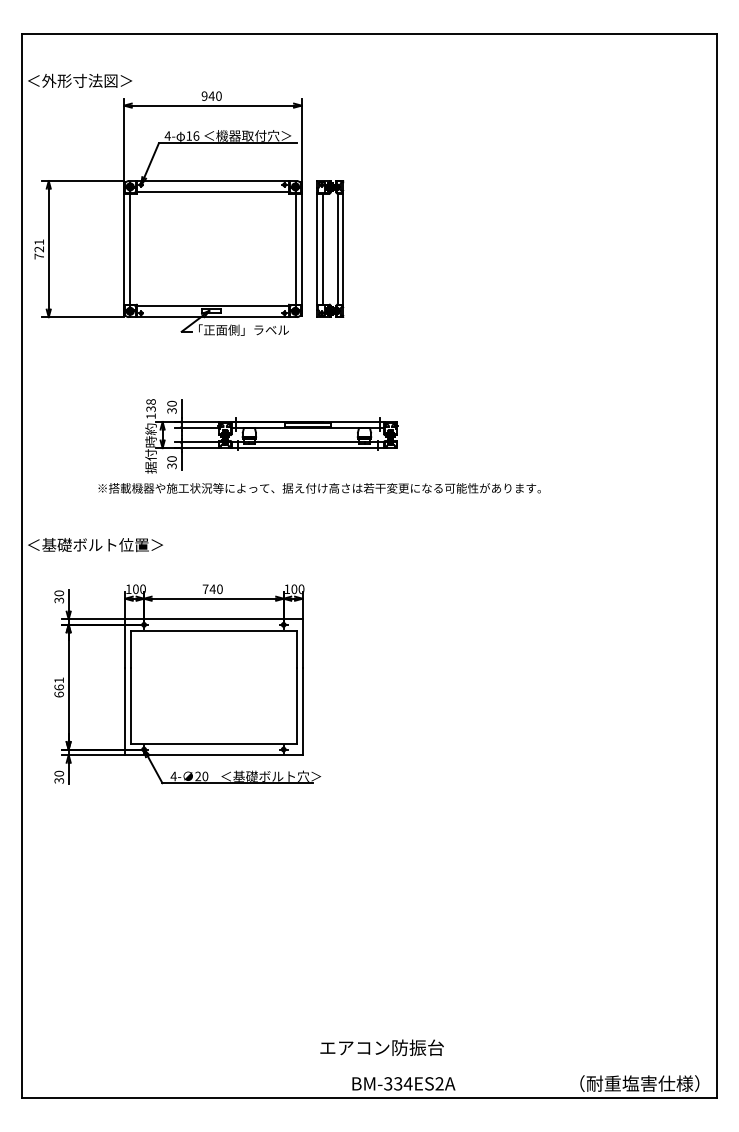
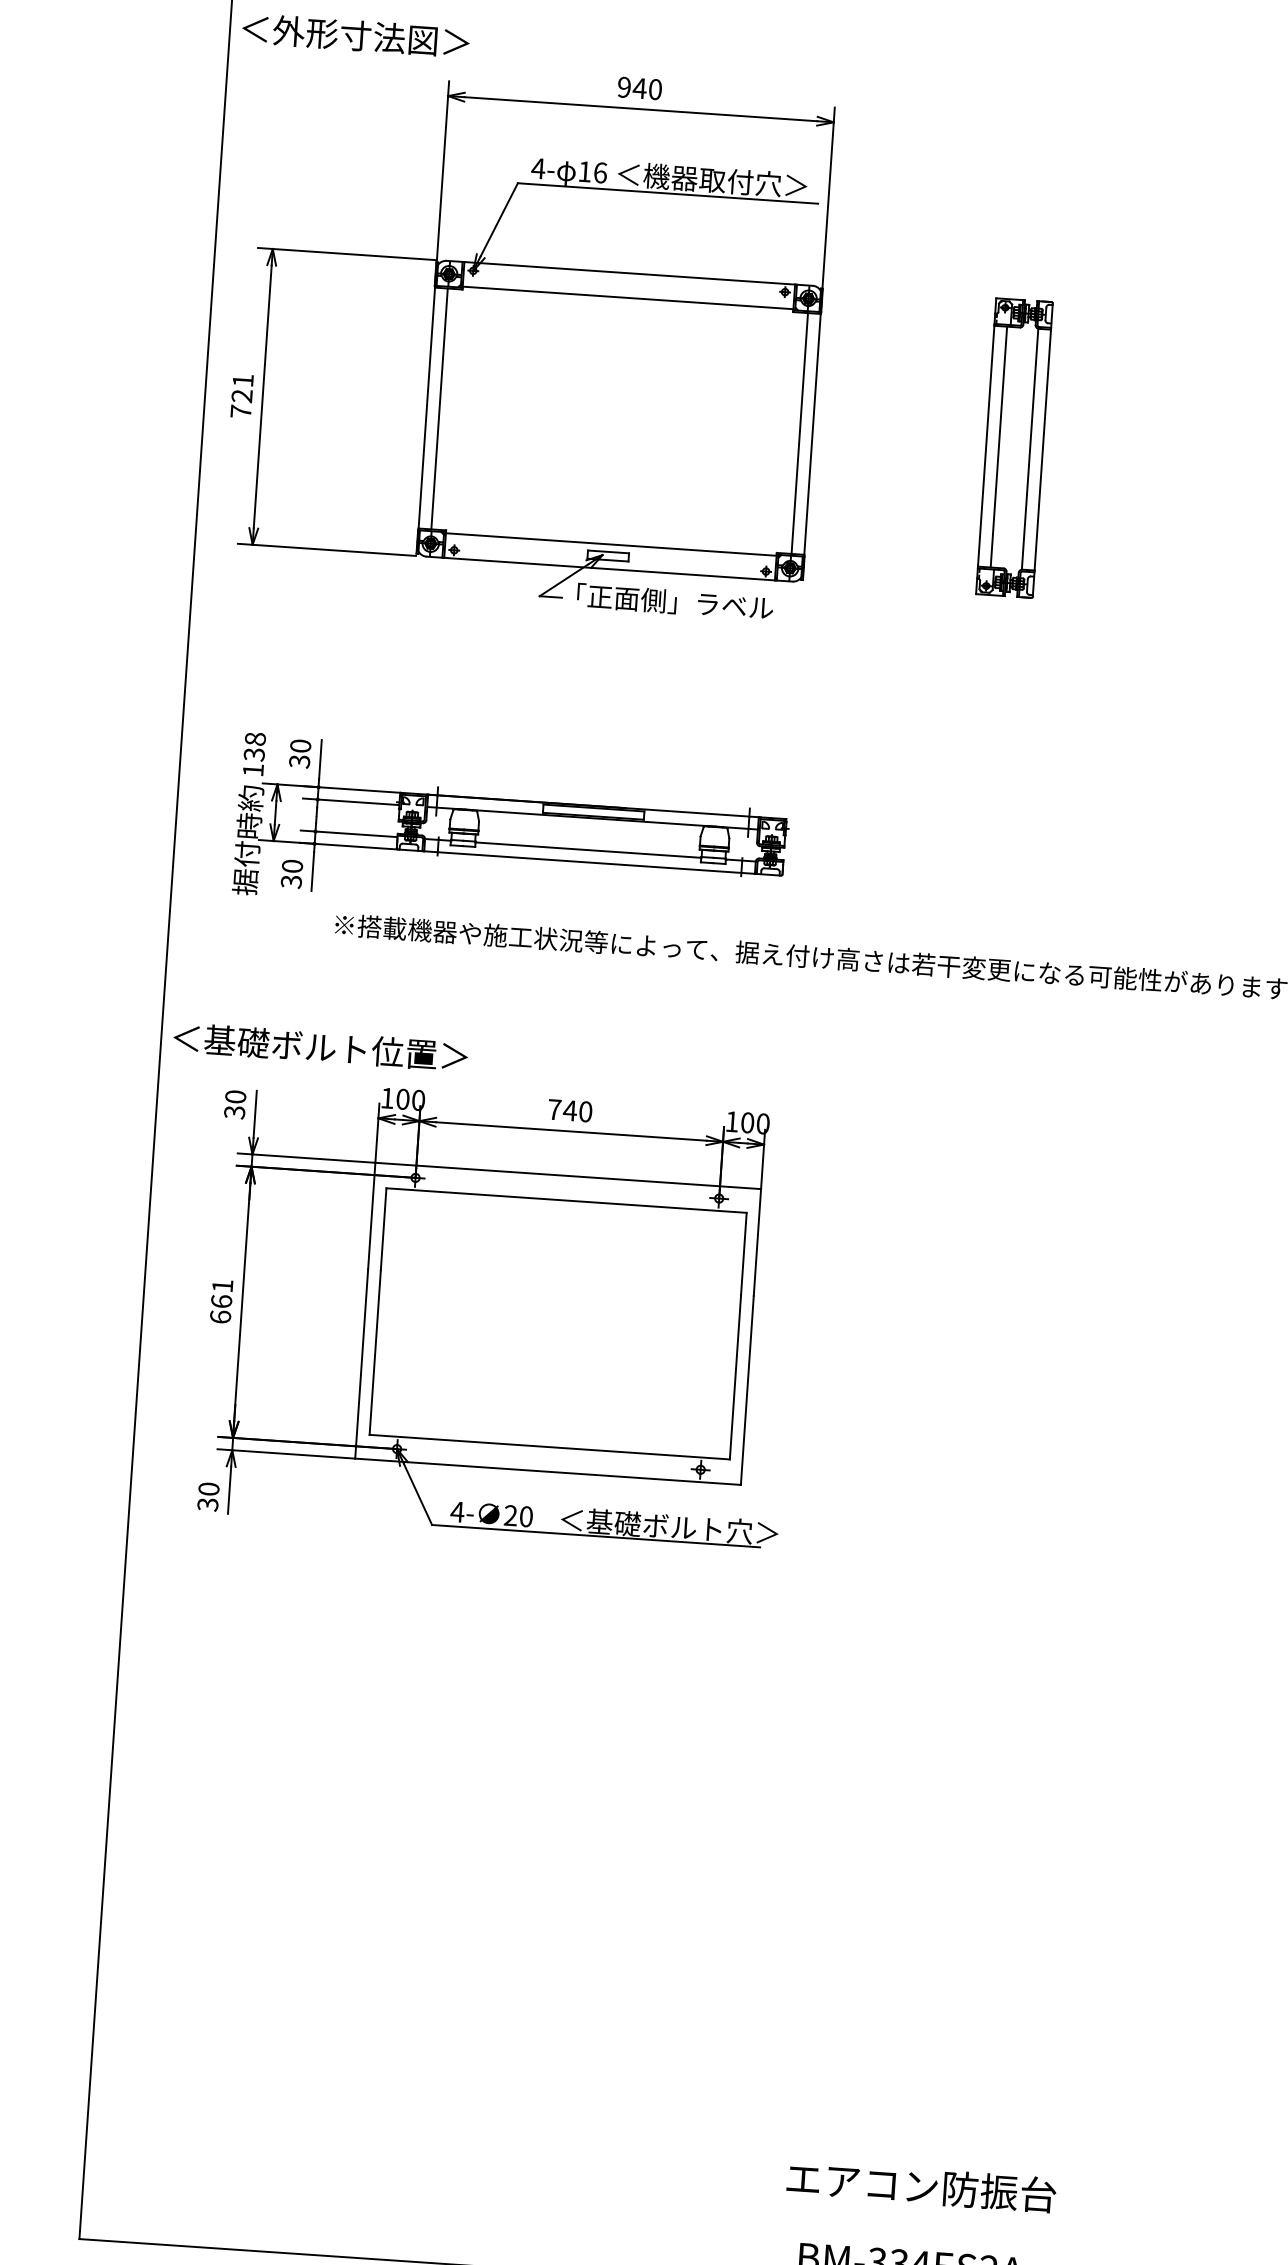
part: (330, 248) -> (1014, 446), moved
part: (271, 436) -> (512, 831), moved
part: (187, 684) -> (501, 1314), moved
text: (381, 1047) -> (920, 2185), moved

